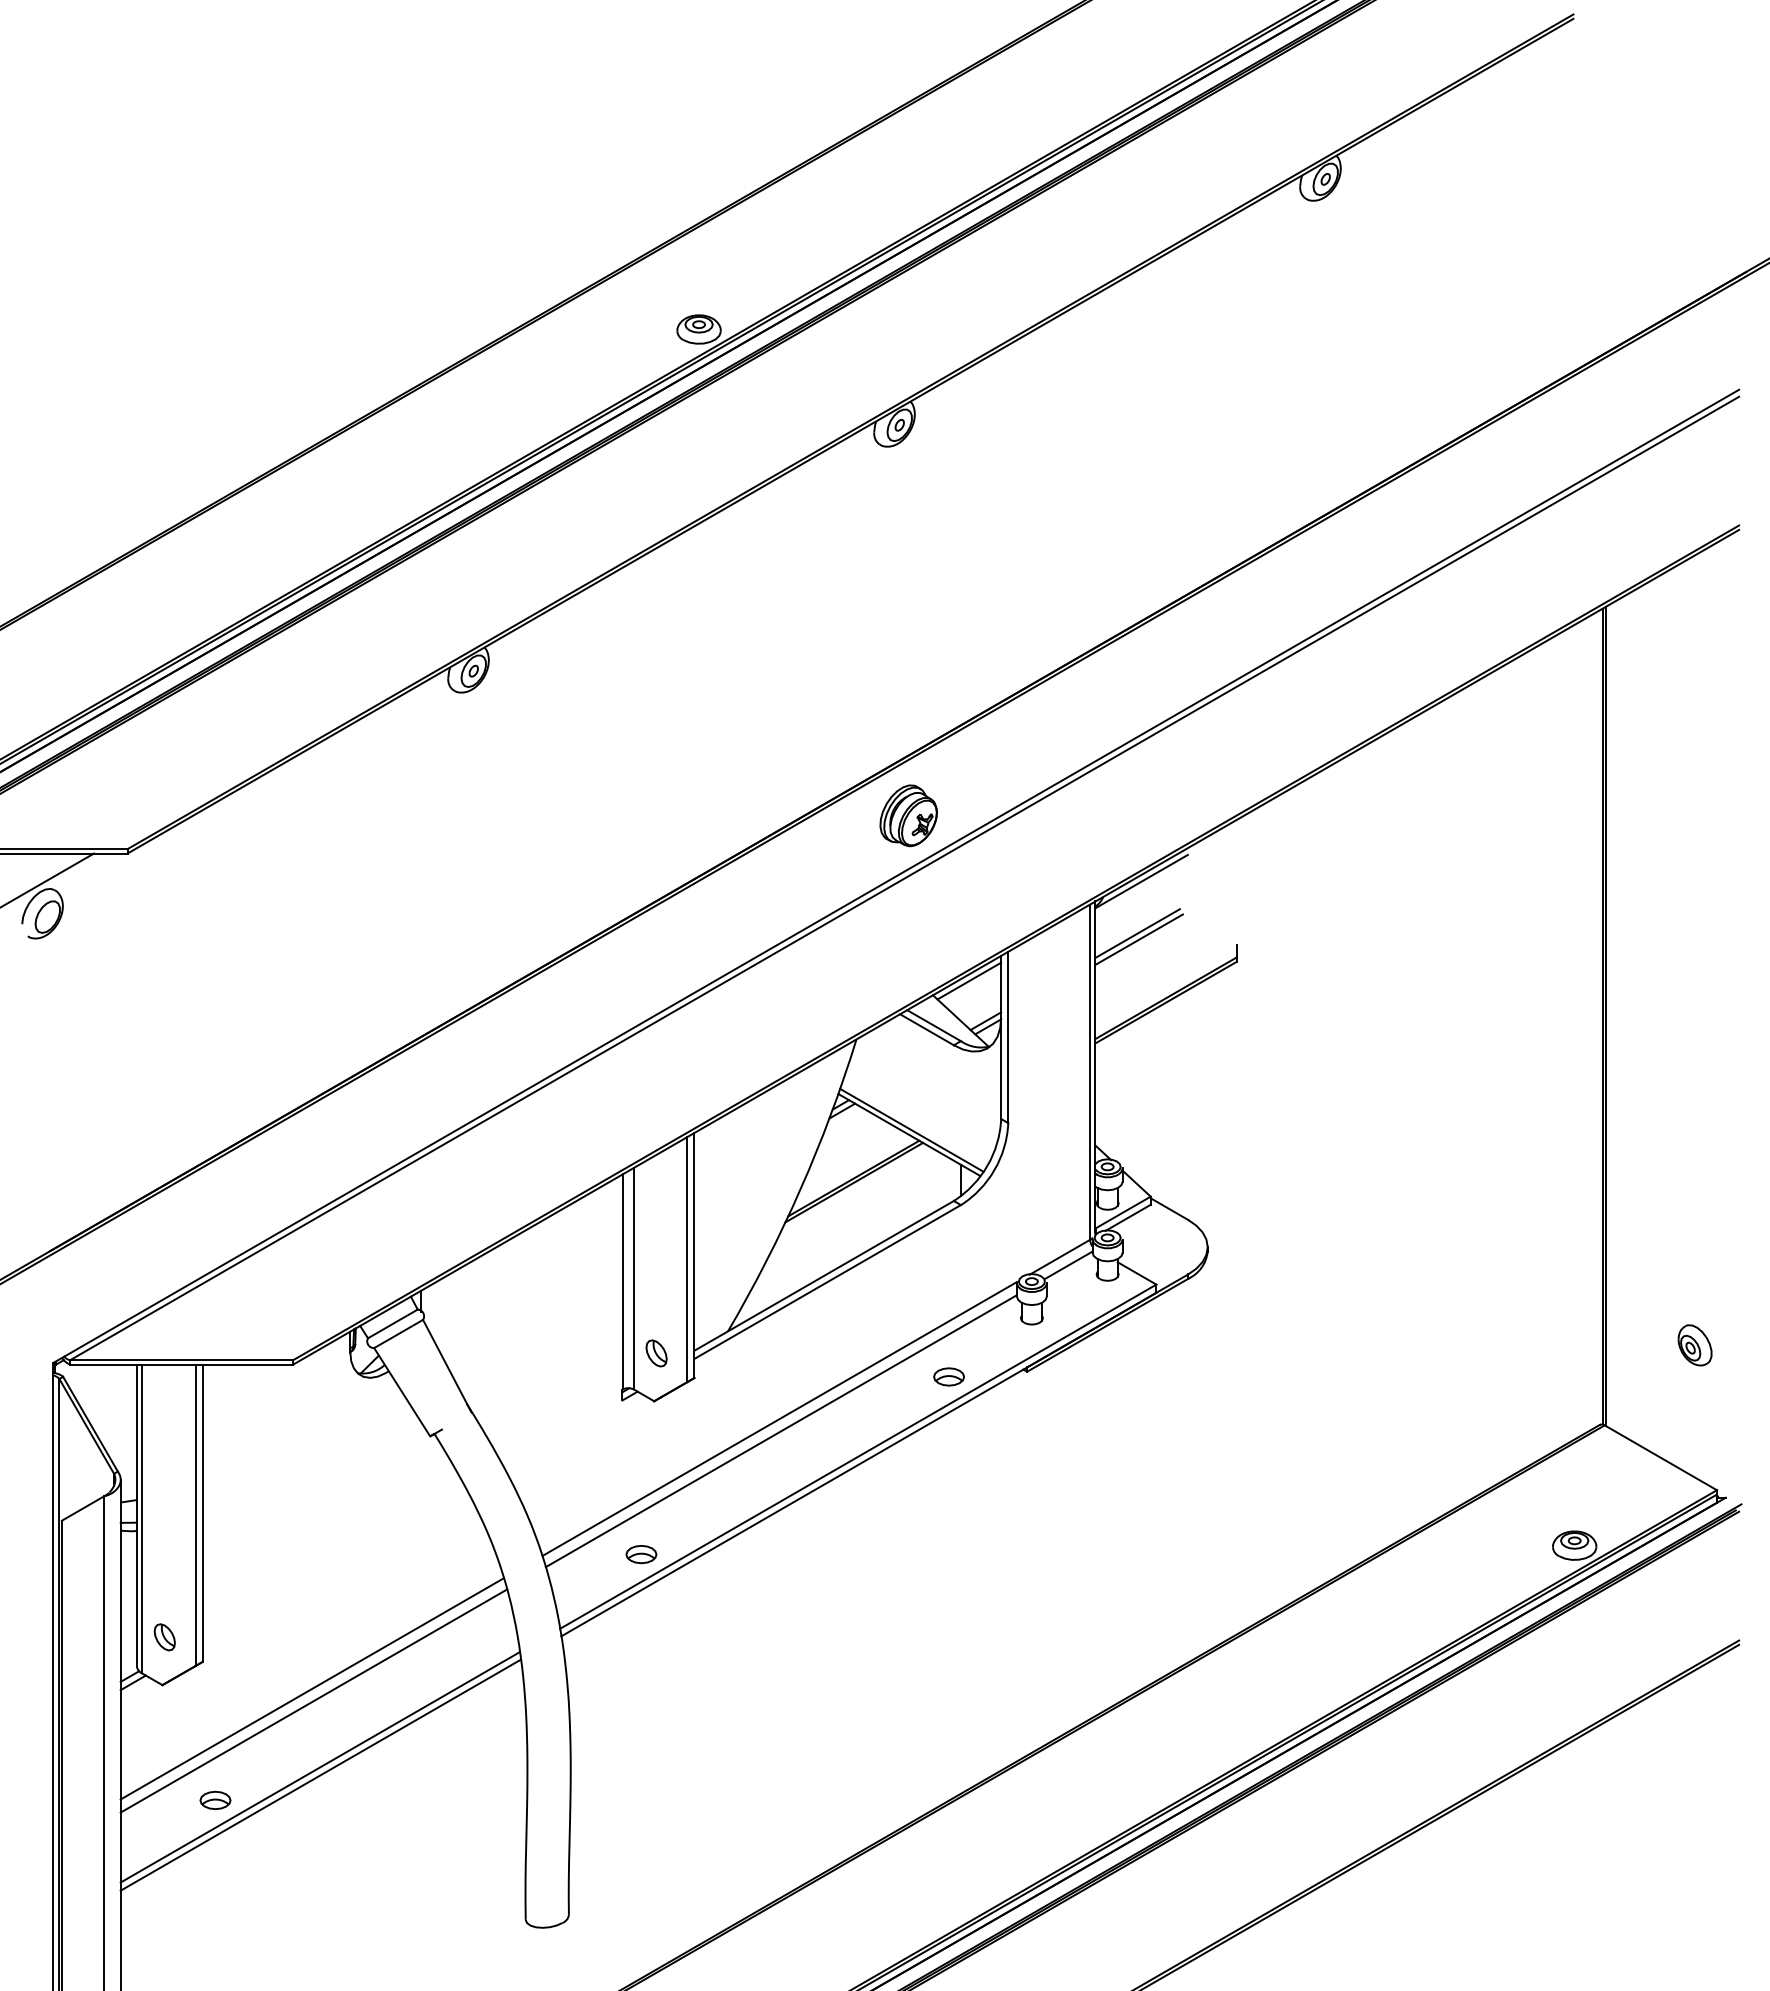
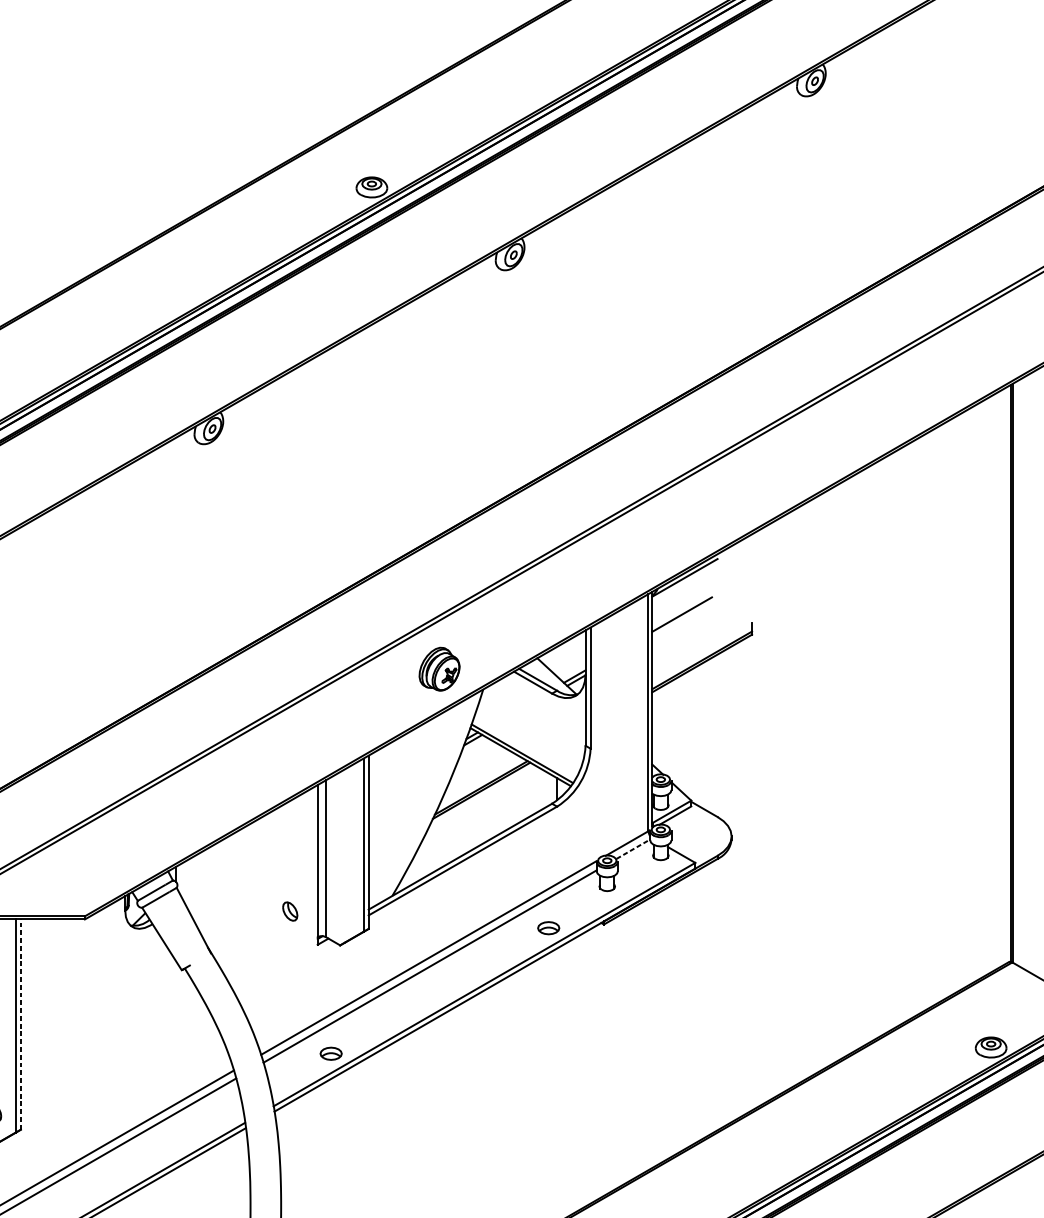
part: (908, 815) -> (439, 669), moved
line: (1138, 939) -> (682, 618), removed
line: (969, 980) -> (563, 647), removed
line: (1069, 1265) -> (633, 849), solid -> dashed
part: (656, 1353) -> (290, 911), moved
line: (202, 1513) -> (20, 1024), solid -> dashed

